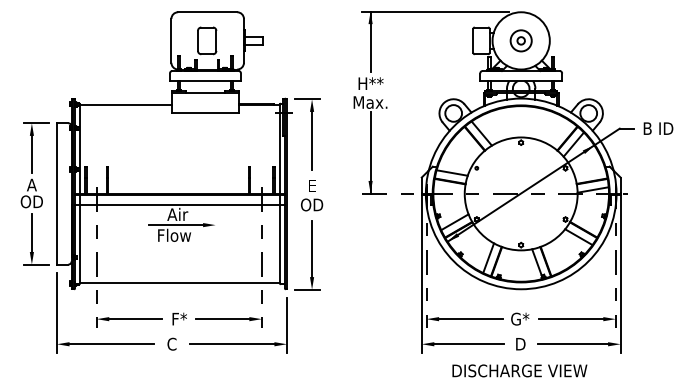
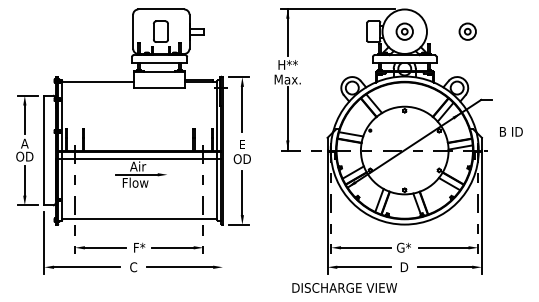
part: (602, 40) -> (467, 31), added
text: (658, 128) -> (511, 131), moved
line: (286, 325) -> (222, 252), removed
text: (519, 370) -> (344, 287), moved

